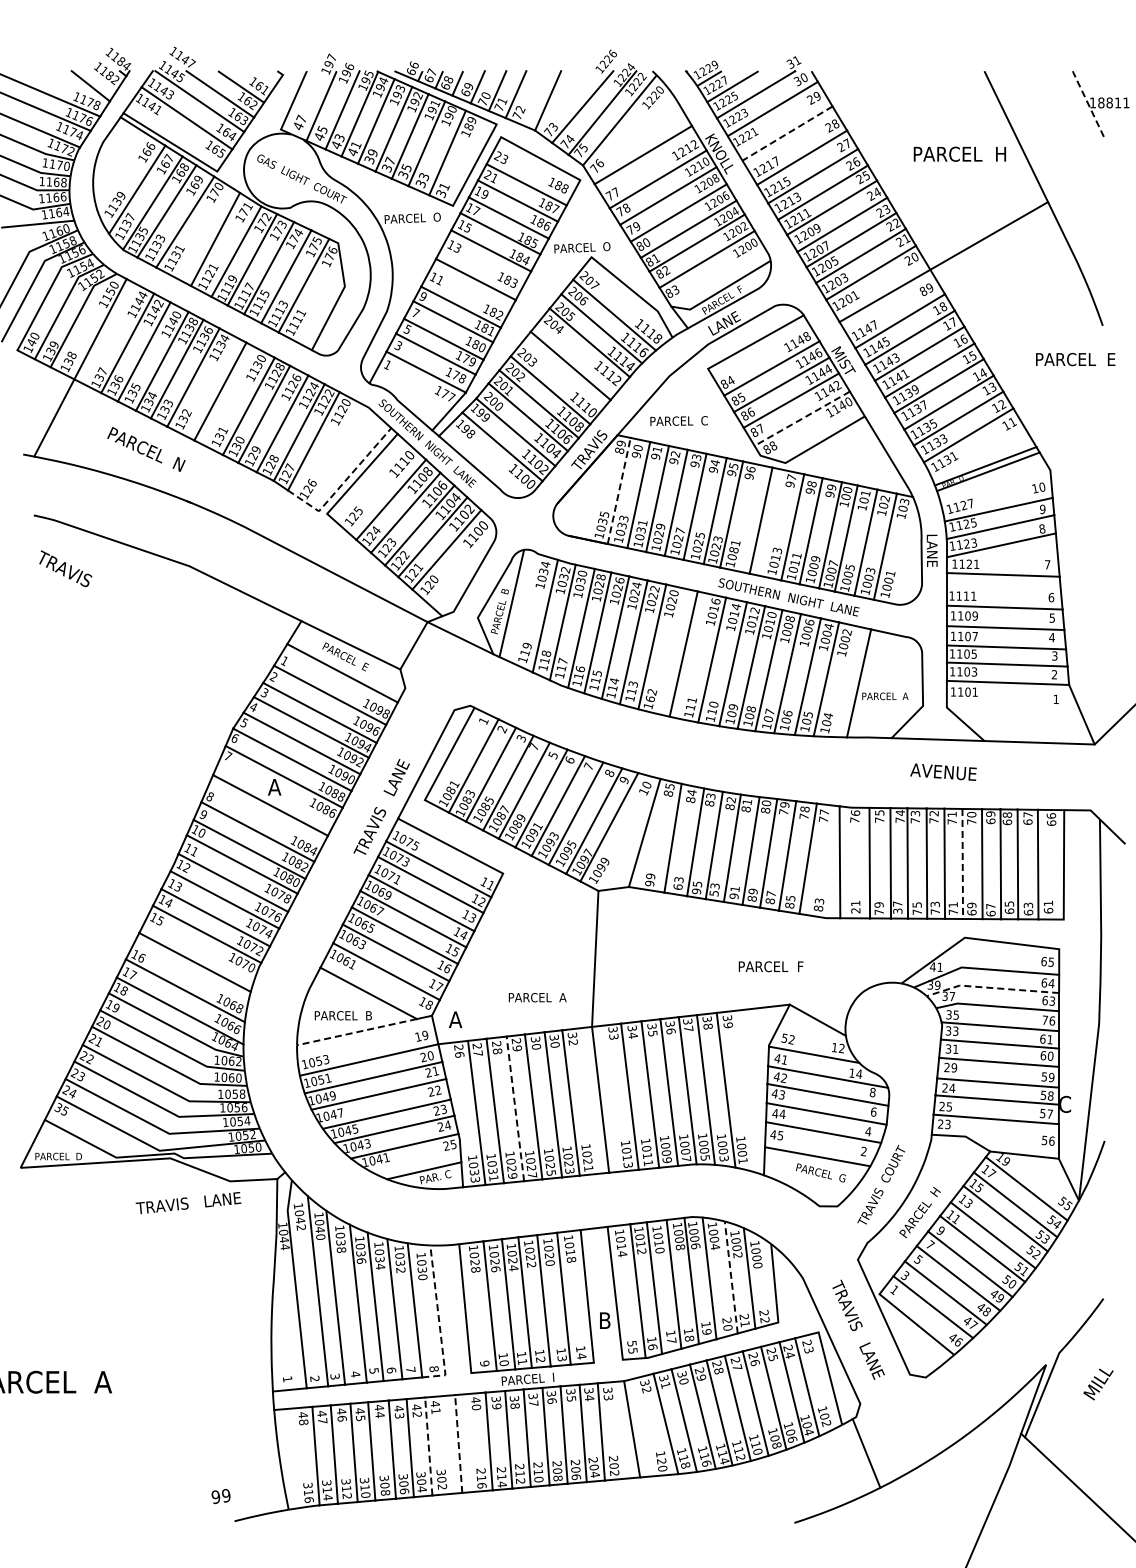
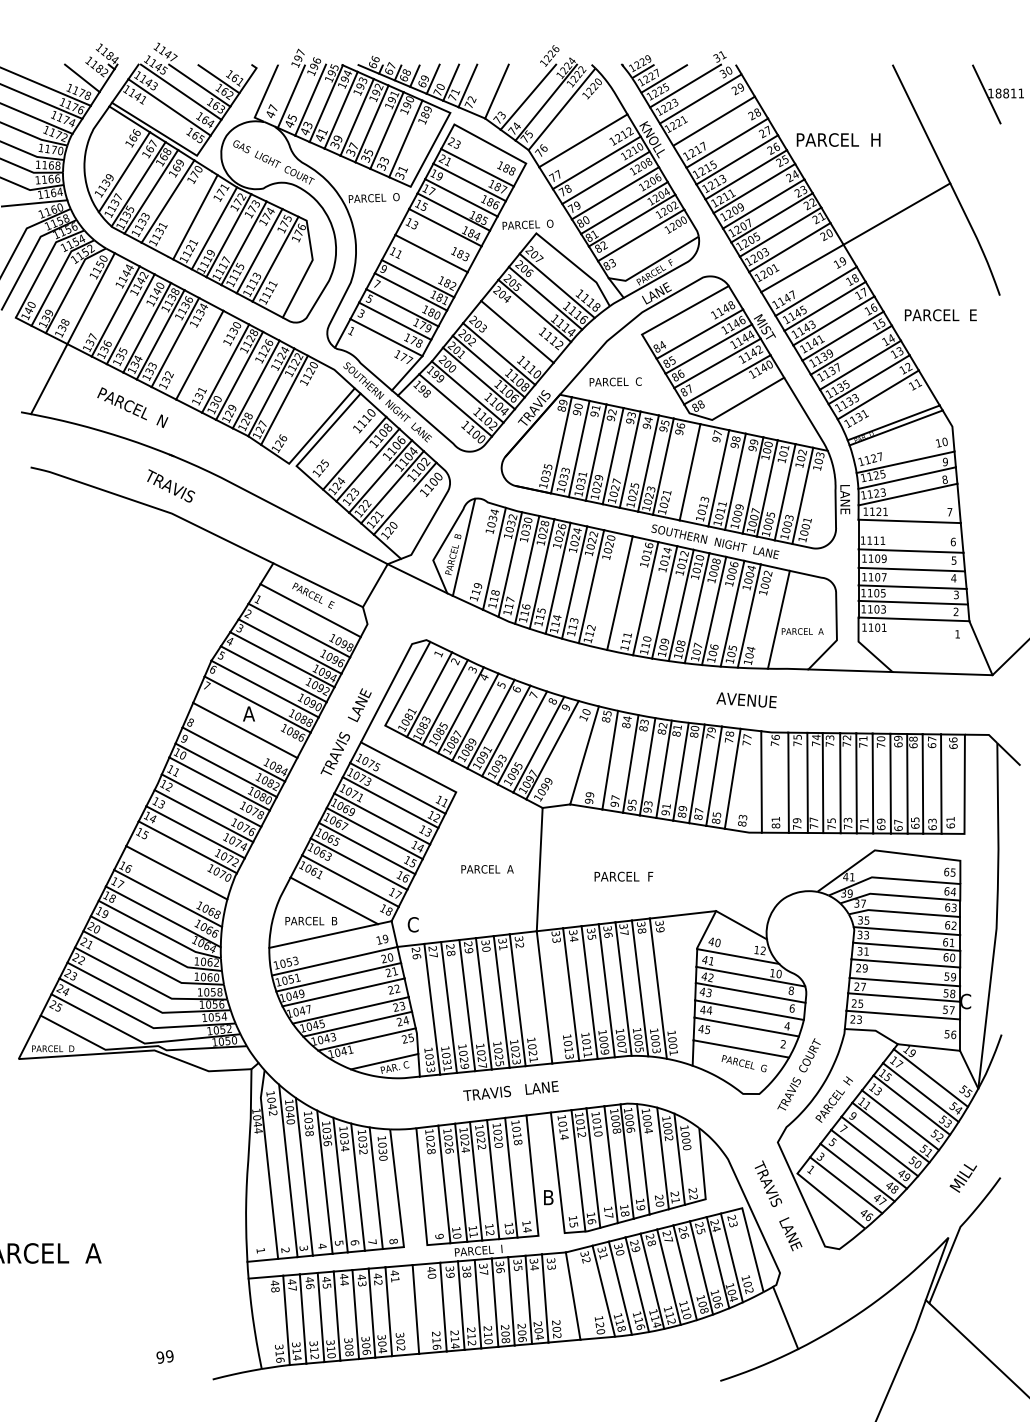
line: (1088, 103) -> (986, 93), dashed -> solid
line: (786, 134) -> (713, 122), dashed -> solid
text: (959, 153) -> (838, 139), moved
text: (923, 291) -> (837, 264), 89 -> 19
text: (1075, 359) -> (940, 315), moved
line: (802, 418) -> (727, 379), dashed -> solid
line: (342, 484) -> (310, 439), dashed -> solid
line: (619, 490) -> (561, 444), dashed -> solid
text: (733, 550) -> (665, 499), 1081 -> 1021
text: (65, 568) -> (170, 485), moved
text: (650, 698) -> (589, 633), 162 -> 112
text: (533, 746) -> (483, 676), 7 -> 4
text: (943, 771) -> (746, 699), moved
line: (962, 864) -> (872, 783), dashed -> solid
text: (678, 882) -> (615, 800), 63 -> 97
text: (713, 893) -> (646, 810), 53 -> 93
text: (855, 910) -> (775, 825), 21 -> 81
text: (897, 910) -> (813, 825), 37 -> 77
text: (770, 966) -> (623, 876), moved
line: (991, 987) -> (898, 895), dashed -> solid
text: (537, 997) -> (487, 869), moved
text: (455, 1019) -> (412, 924), A -> C
text: (1048, 1020) -> (950, 925), 76 -> 62
line: (356, 1032) -> (323, 936), dashed -> solid
text: (787, 1038) -> (714, 941), 52 -> 40
text: (554, 1044) -> (502, 947), 30 -> 31
text: (859, 1073) -> (779, 973), 14 -> 10
text: (952, 1087) -> (863, 986), 24 -> 27
text: (58, 1107) -> (53, 1004), 35 -> 25
line: (515, 1108) -> (467, 1005), dashed -> solid
text: (188, 1203) -> (510, 1091), moved
line: (731, 1277) -> (663, 1158), dashed -> solid
line: (439, 1322) -> (398, 1199), dashed -> solid
text: (631, 1343) -> (572, 1218), 55 -> 15
text: (1098, 1384) -> (963, 1178), moved
line: (458, 1443) -> (415, 1308), dashed -> solid
line: (428, 1446) -> (388, 1311), dashed -> solid
text: (220, 1496) -> (164, 1357), moved

